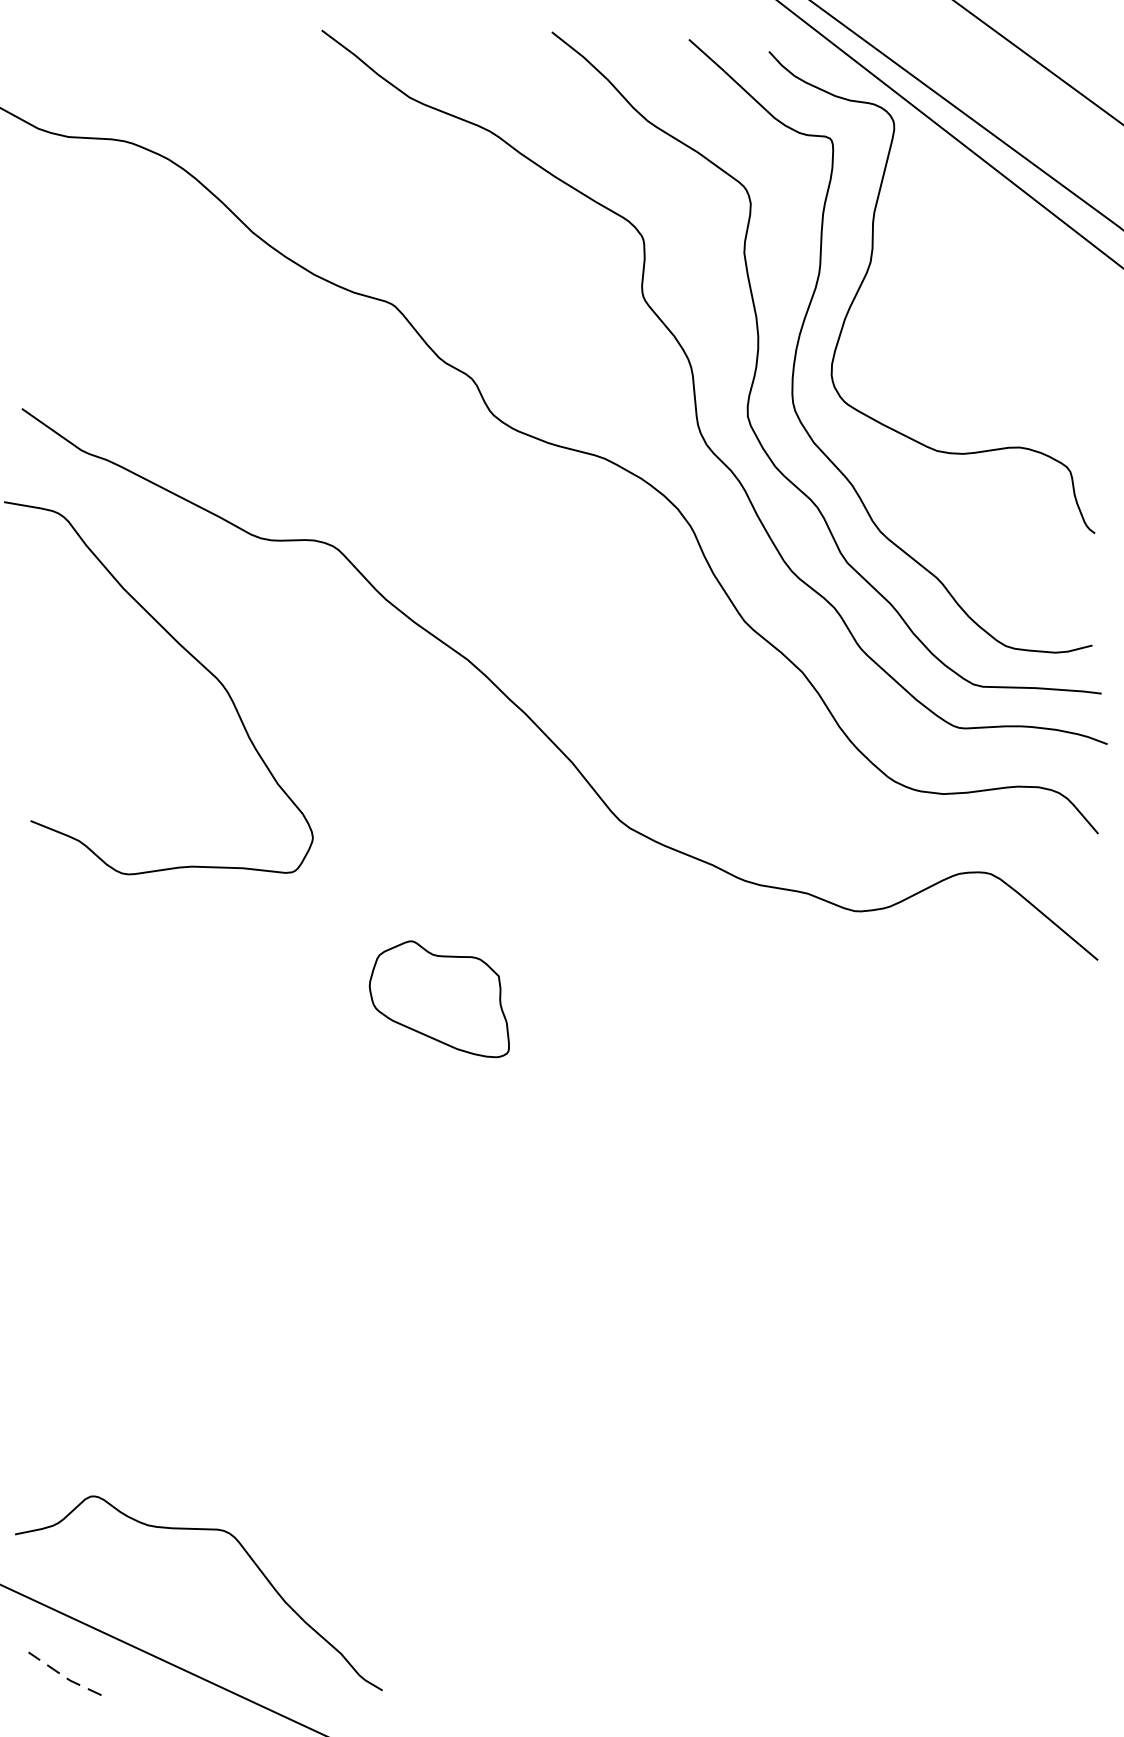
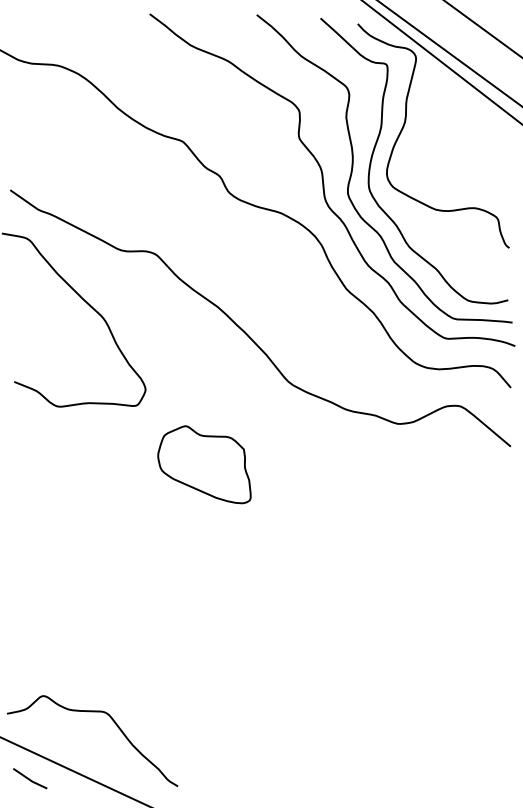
part: (439, 998) -> (204, 464), size x1.43
line: (65, 1677) -> (30, 780), dashed -> solid

